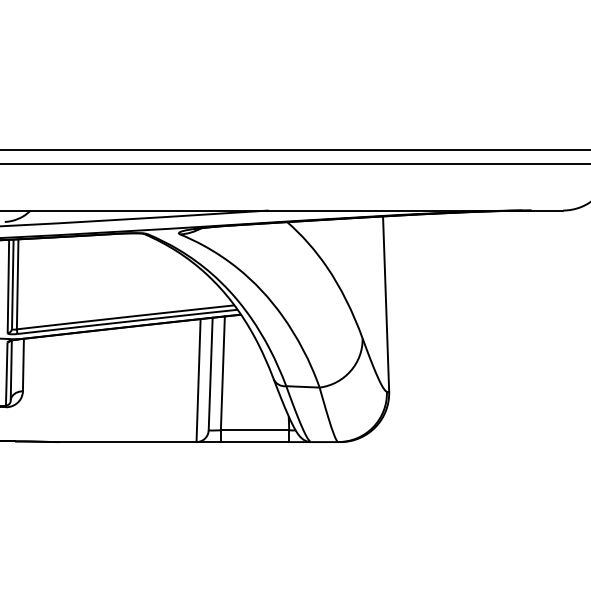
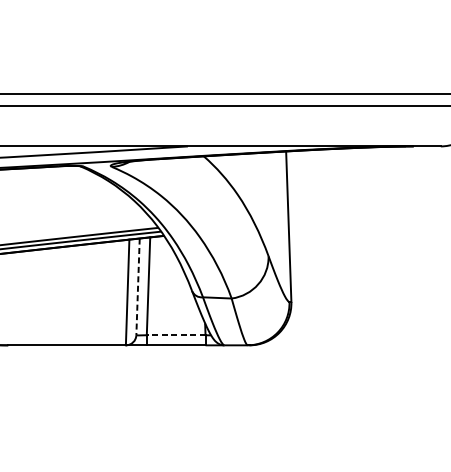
line: (210, 374) -> (137, 287), solid -> dashed
line: (254, 430) -> (175, 335), solid -> dashed

